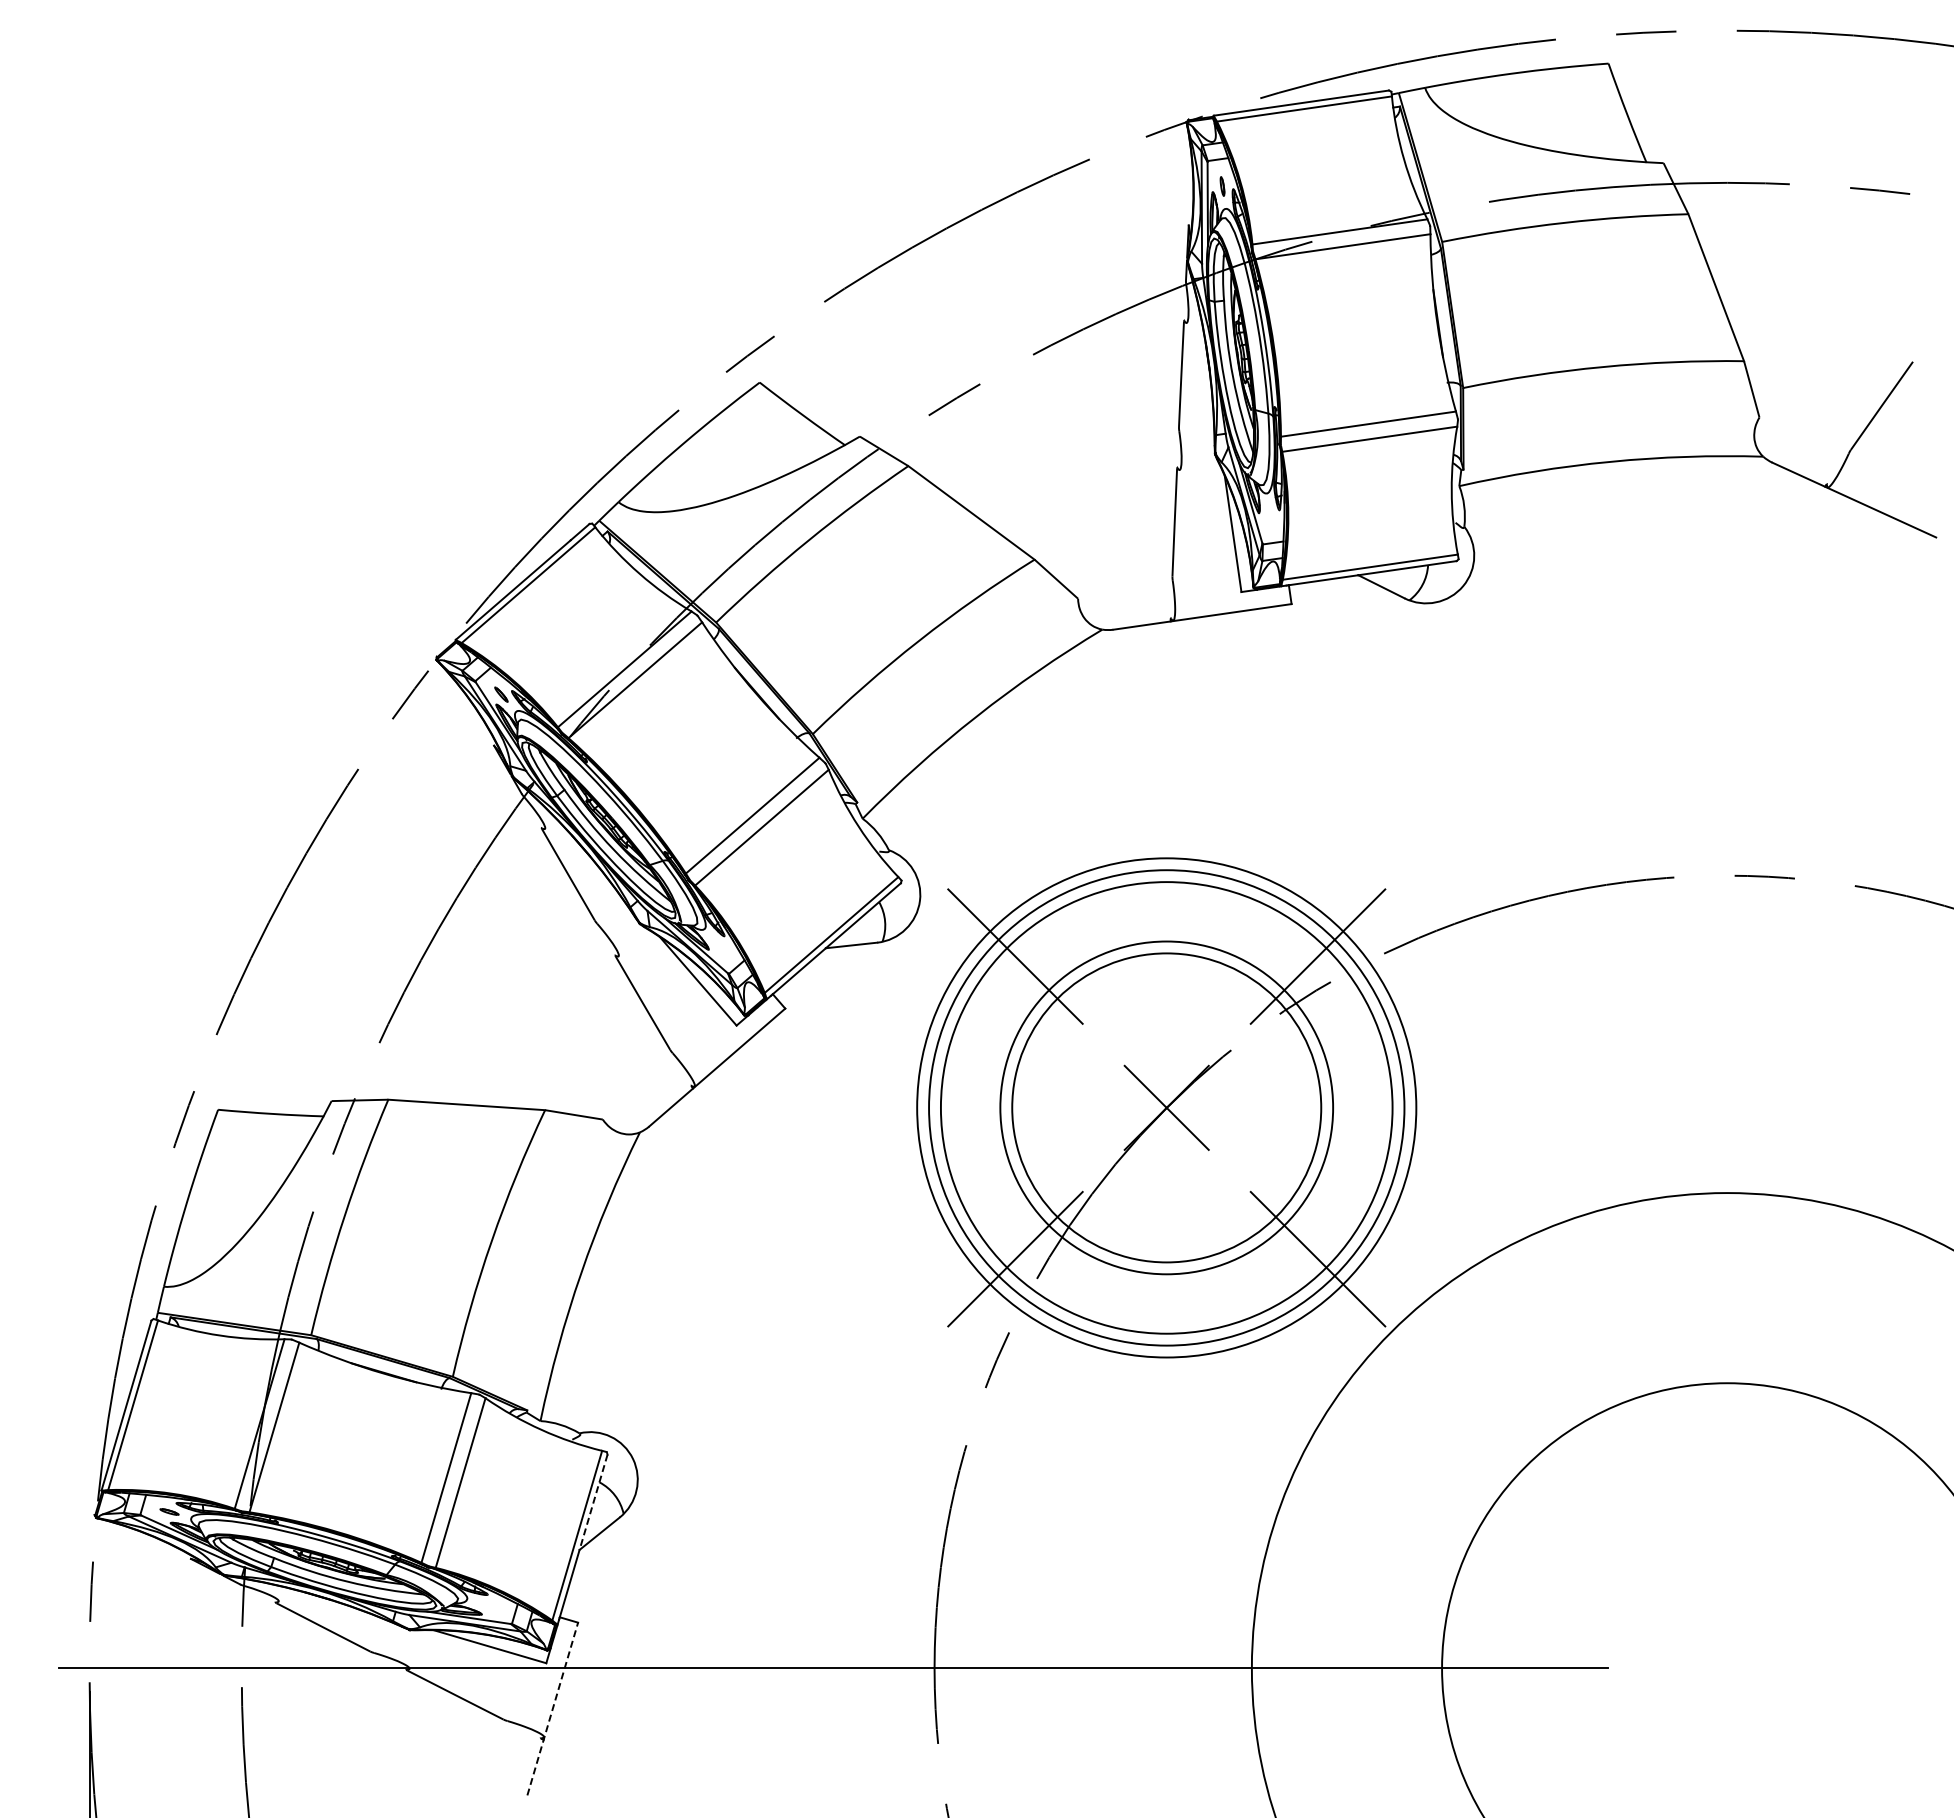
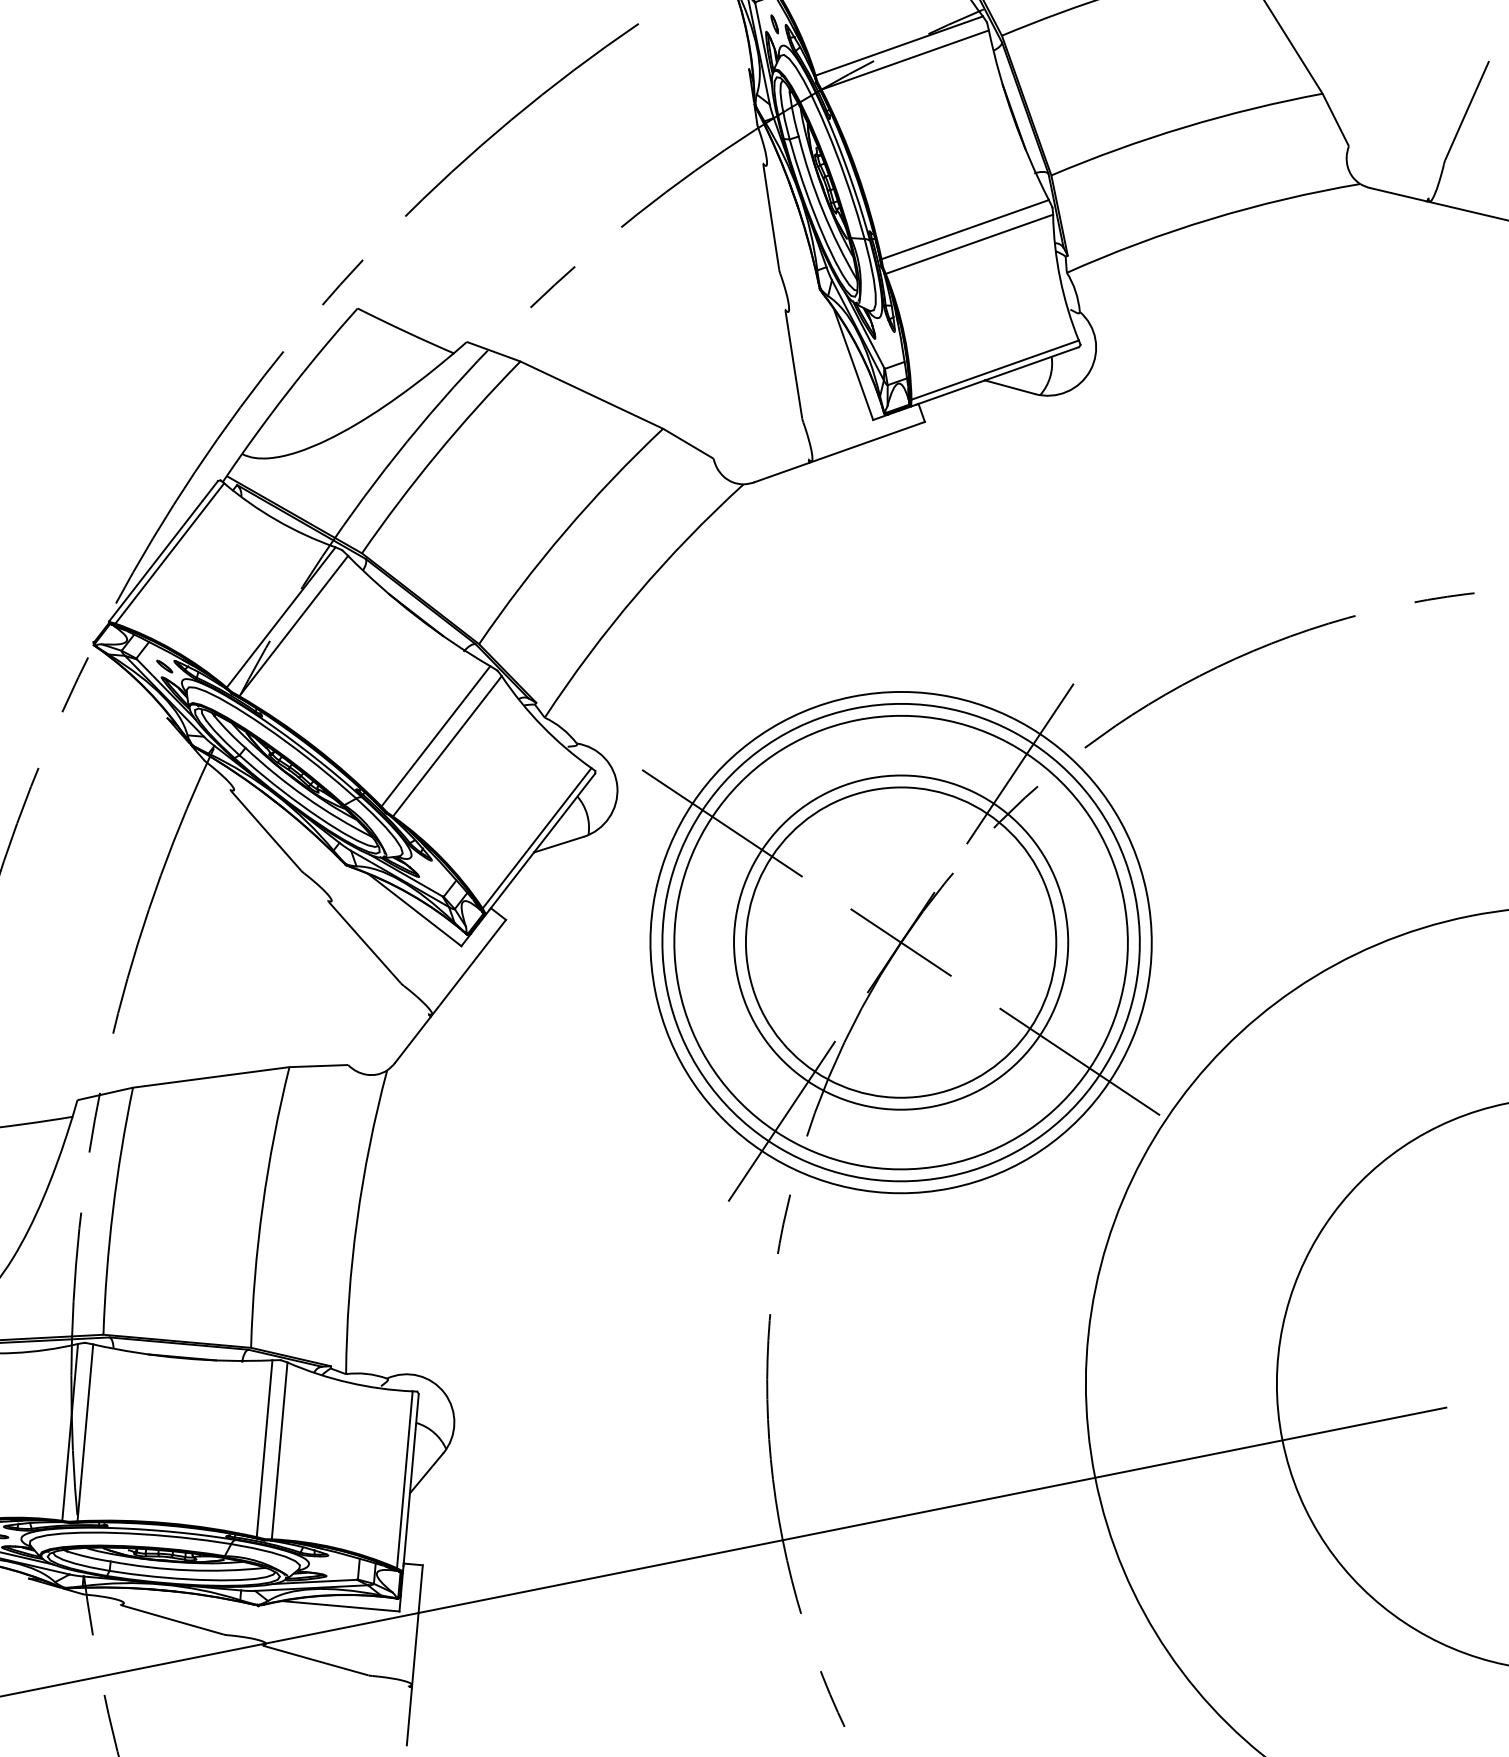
line: (593, 1502) -> (414, 1443), dashed -> solid
line: (552, 1708) -> (414, 1654), dashed -> solid

